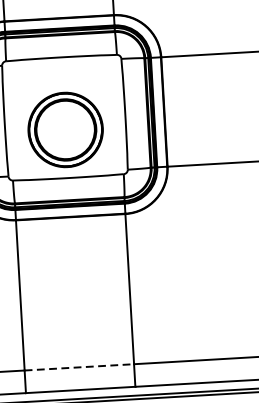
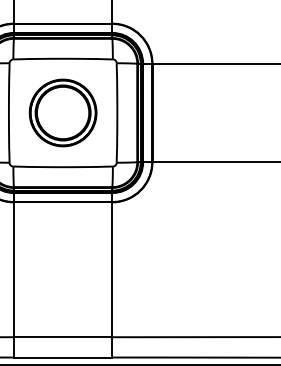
part: (64, 129) -> (62, 112), moved
line: (79, 367) -> (63, 337), dashed -> solid

